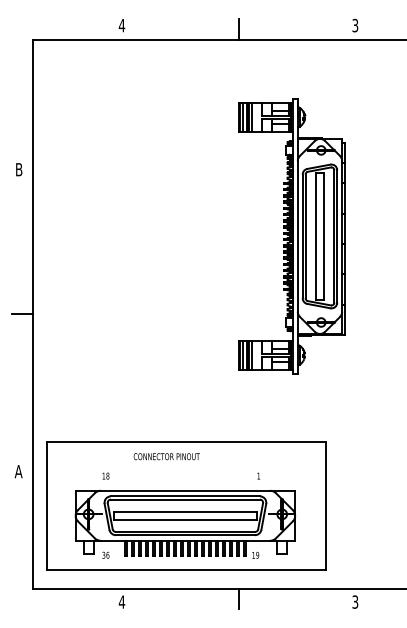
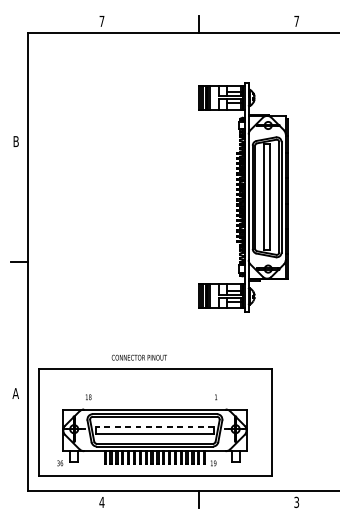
text: (121, 25) -> (101, 21), 4 -> 7
text: (355, 25) -> (296, 21), 3 -> 7
text: (166, 456) -> (139, 357), moved
line: (184, 511) -> (154, 426), solid -> dashed
text: (105, 554) -> (59, 462), moved

